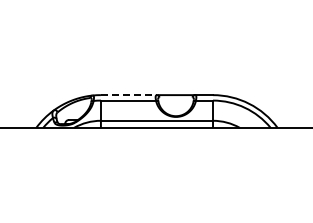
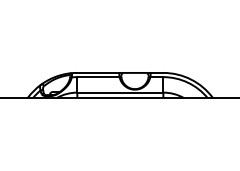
line: (129, 95) -> (99, 73), dashed -> solid

